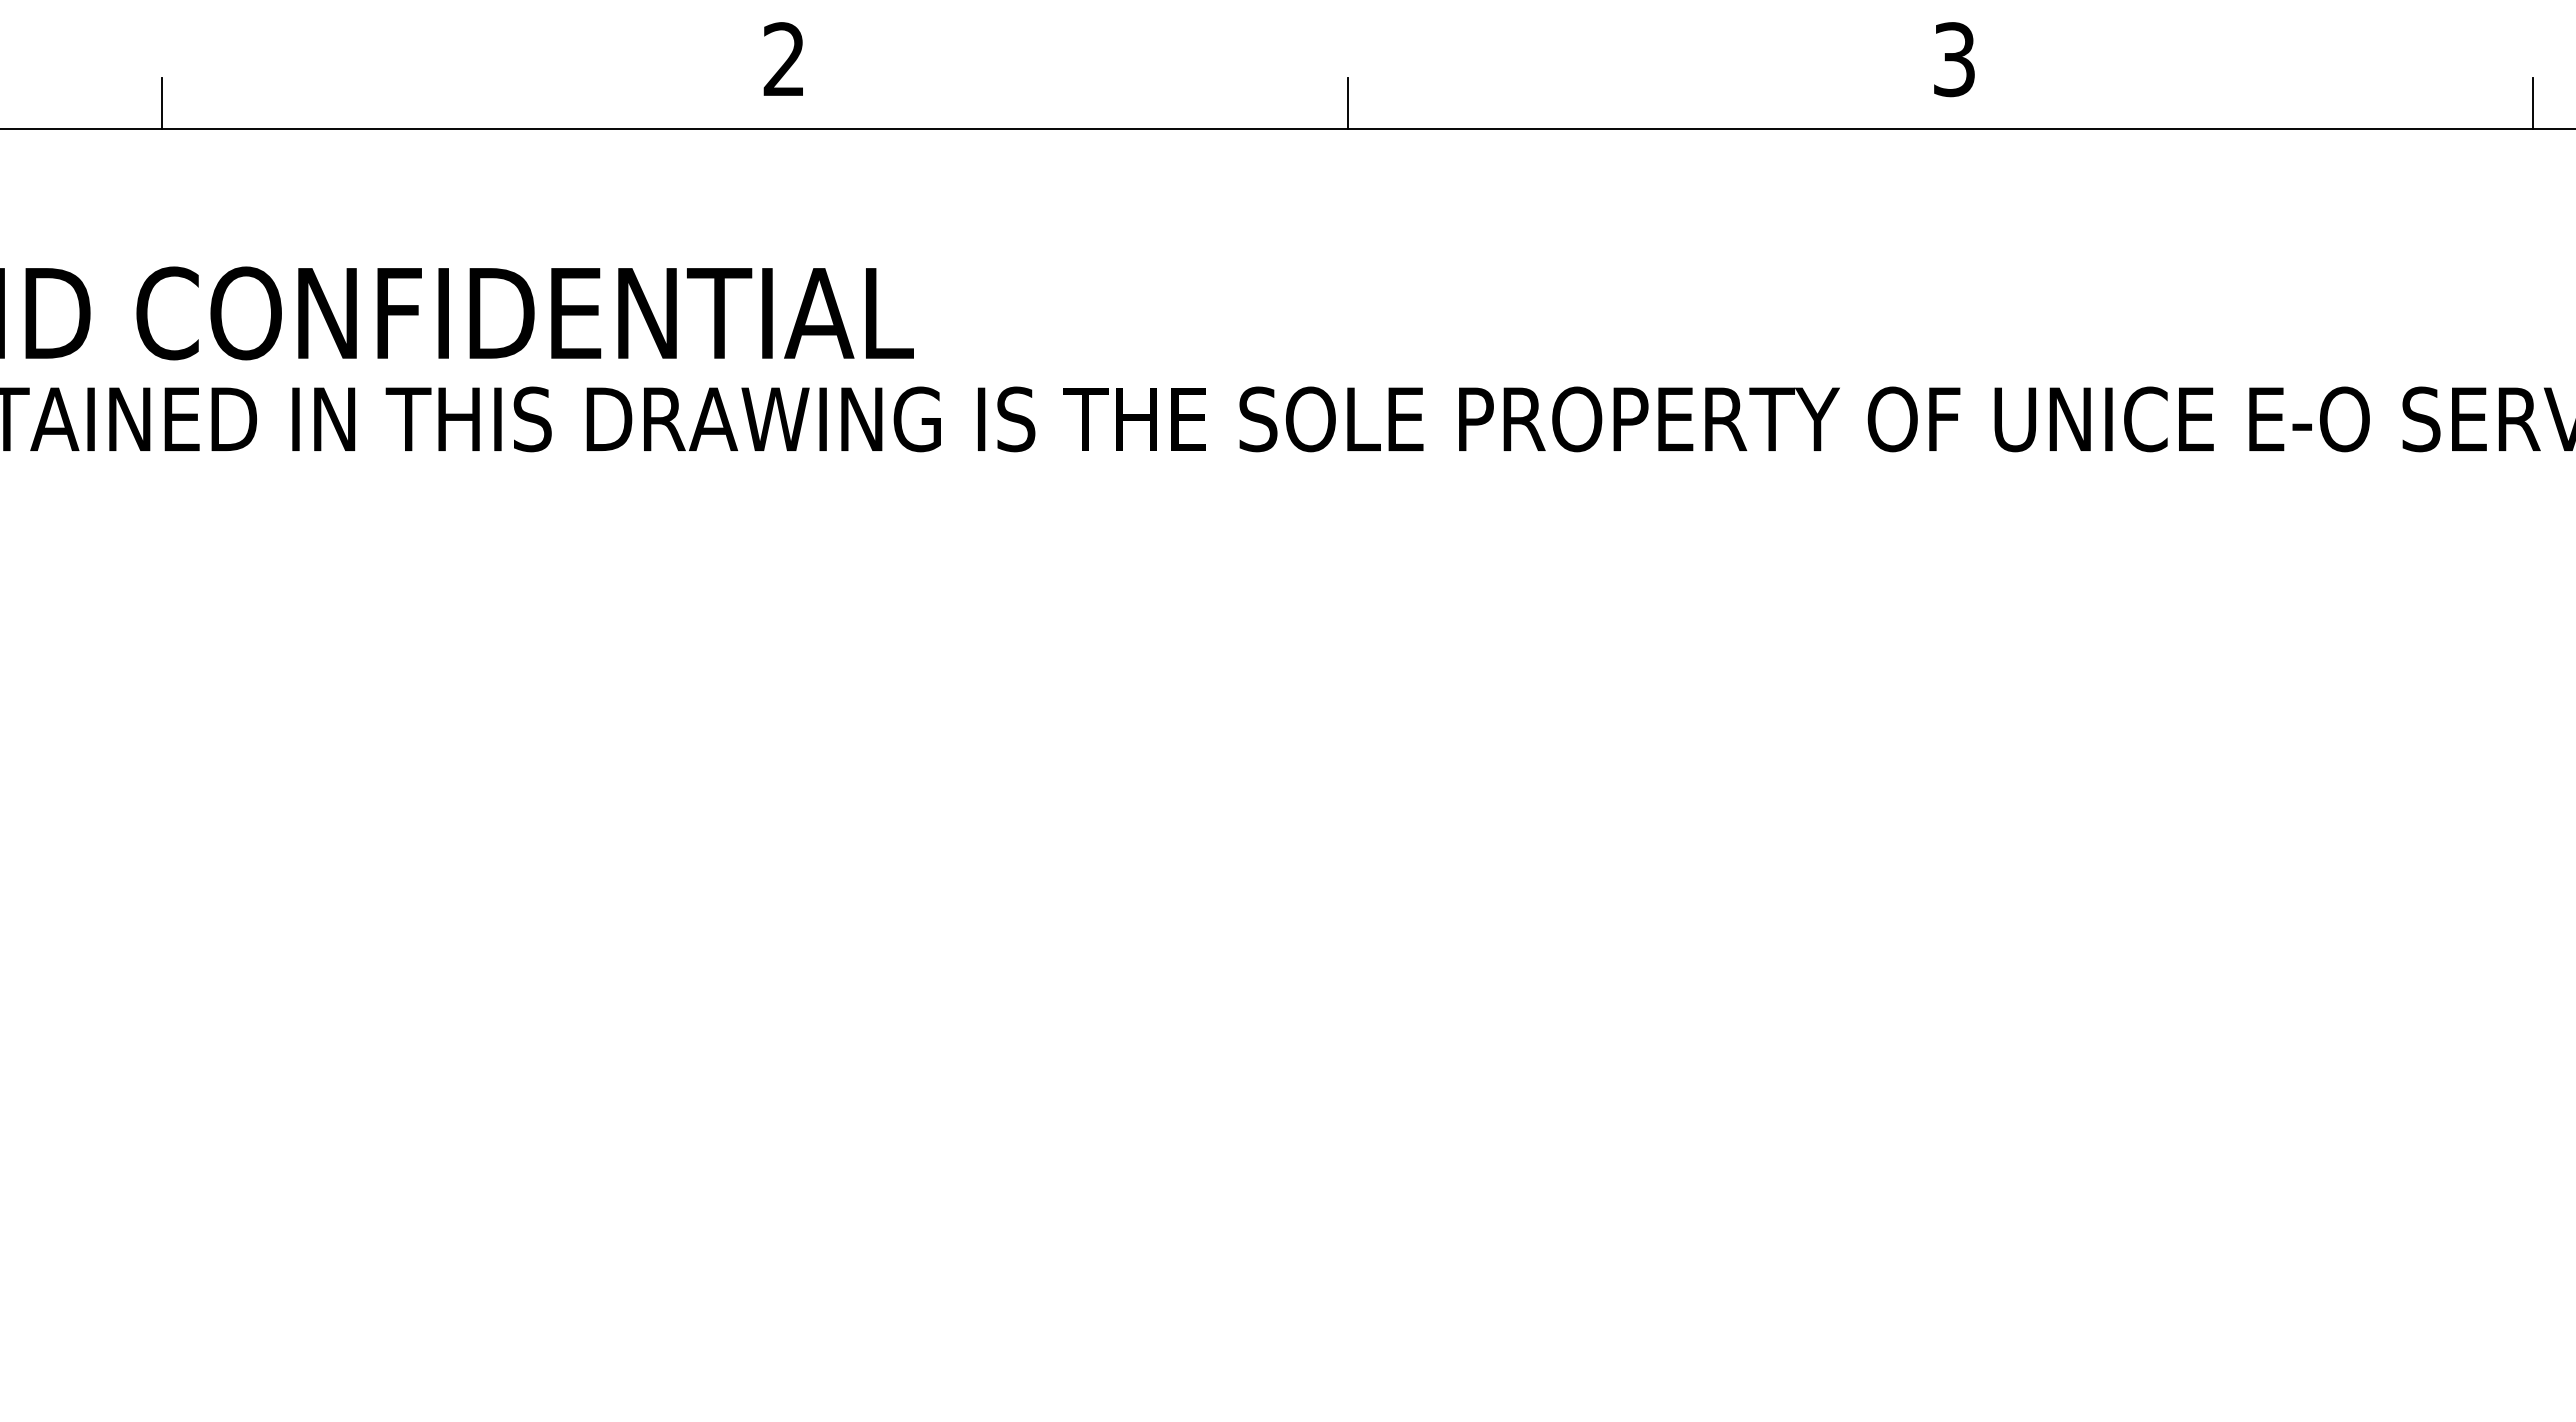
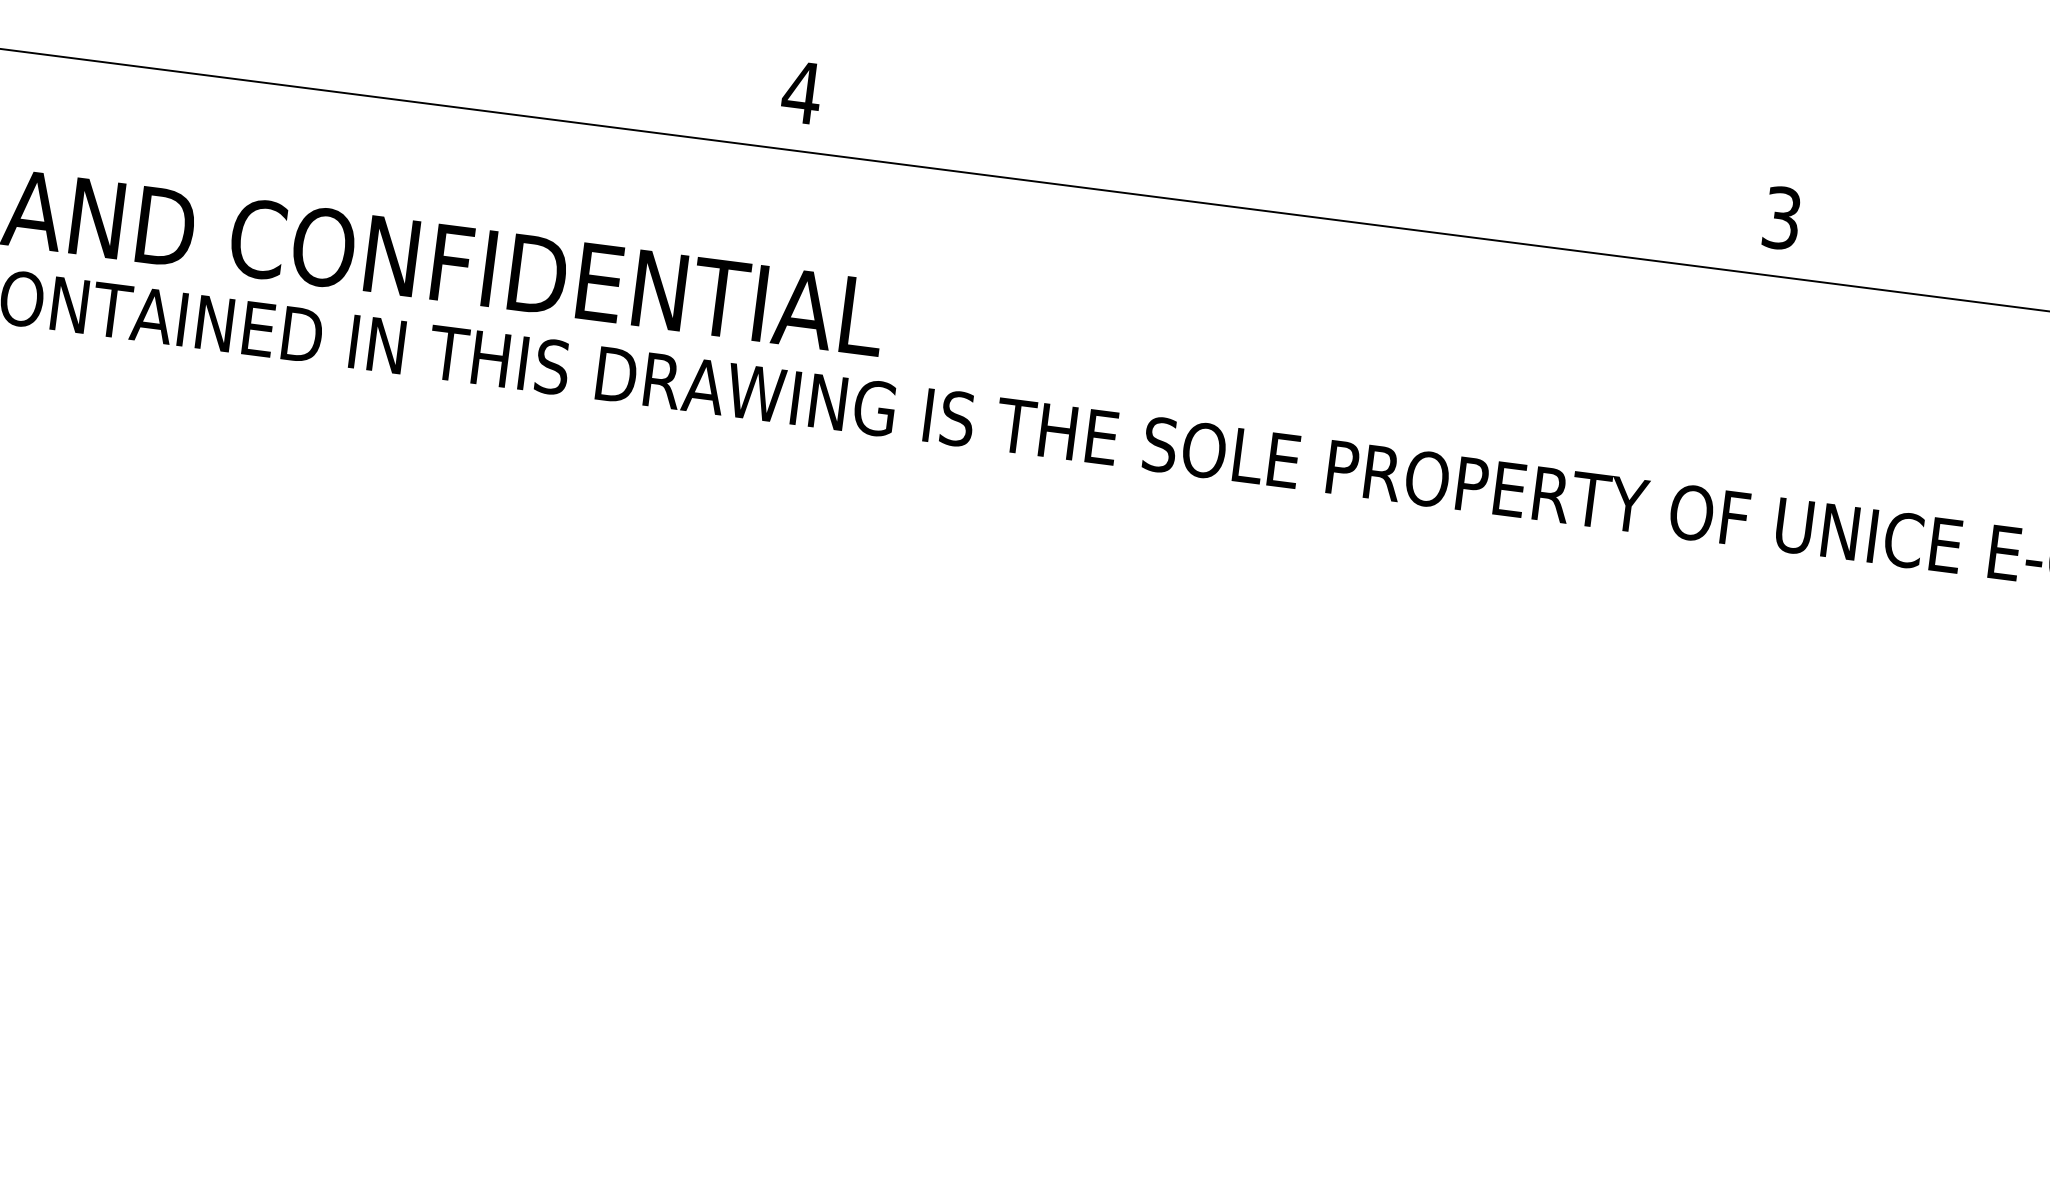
text: (783, 58) -> (801, 91), 2 -> 4
line: (162, 102) -> (276, 61), removed
line: (1347, 102) -> (1269, 189), removed

